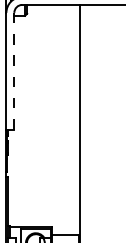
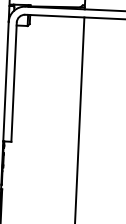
line: (14, 71) -> (14, 82), dashed -> solid

